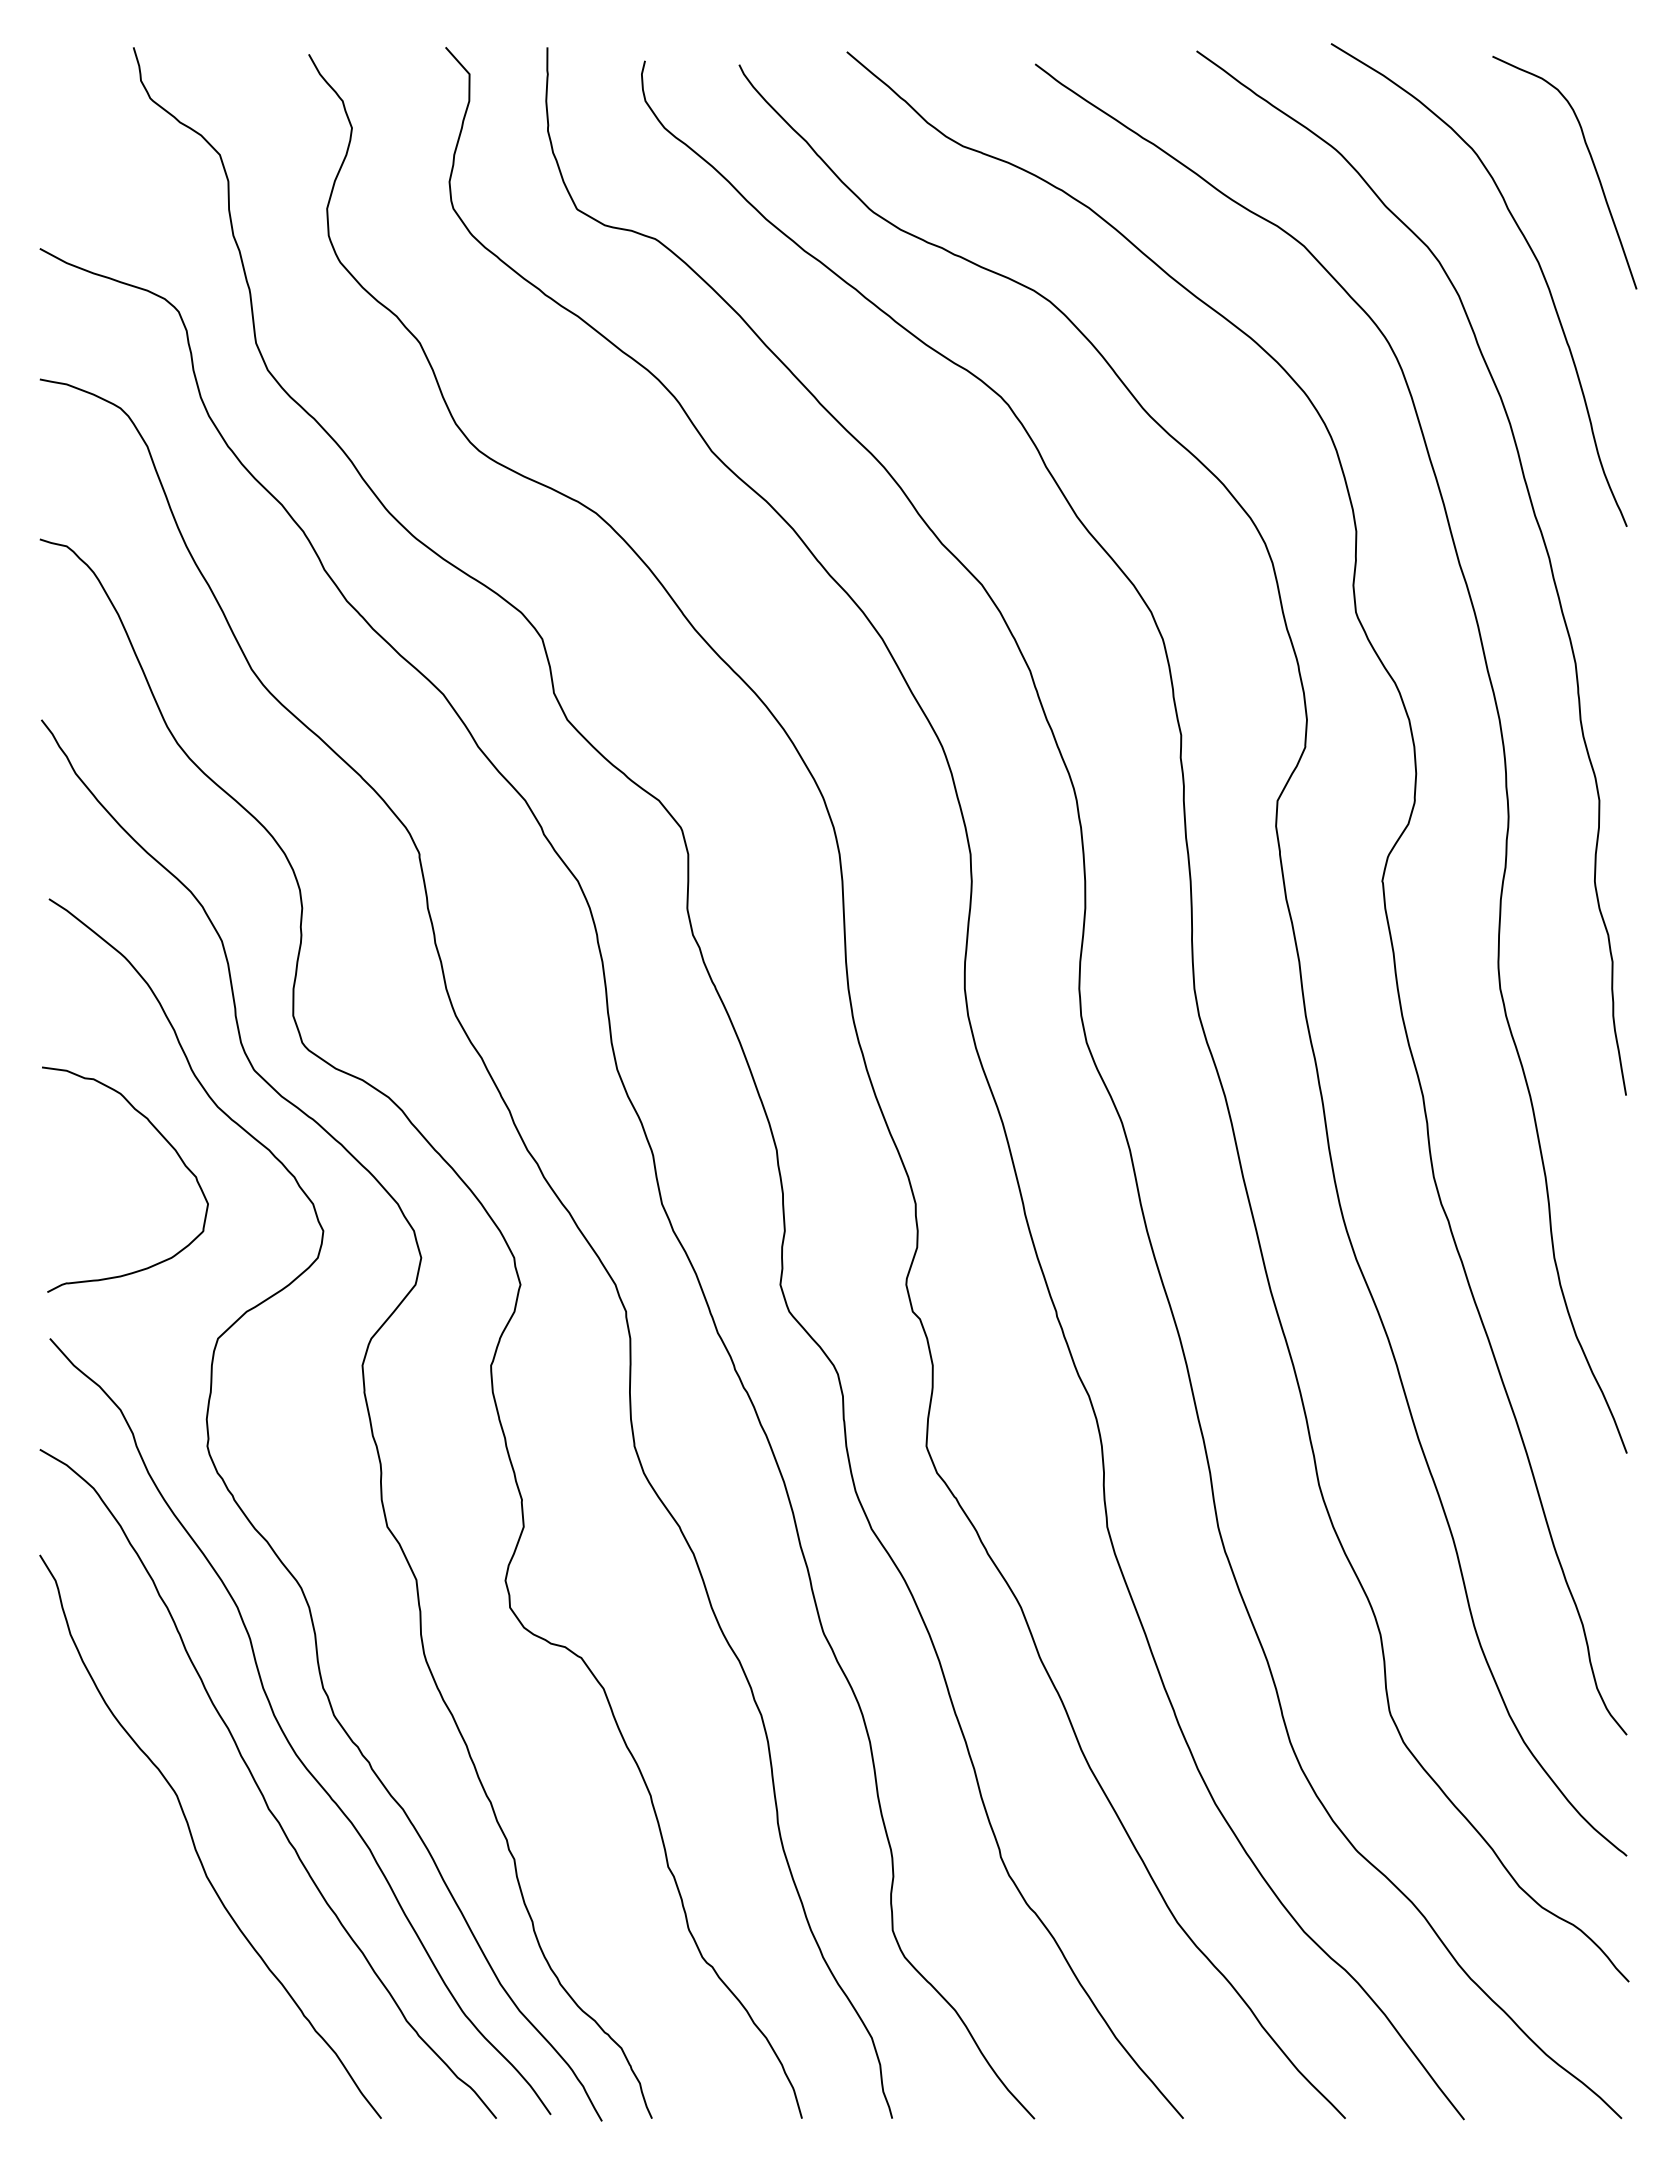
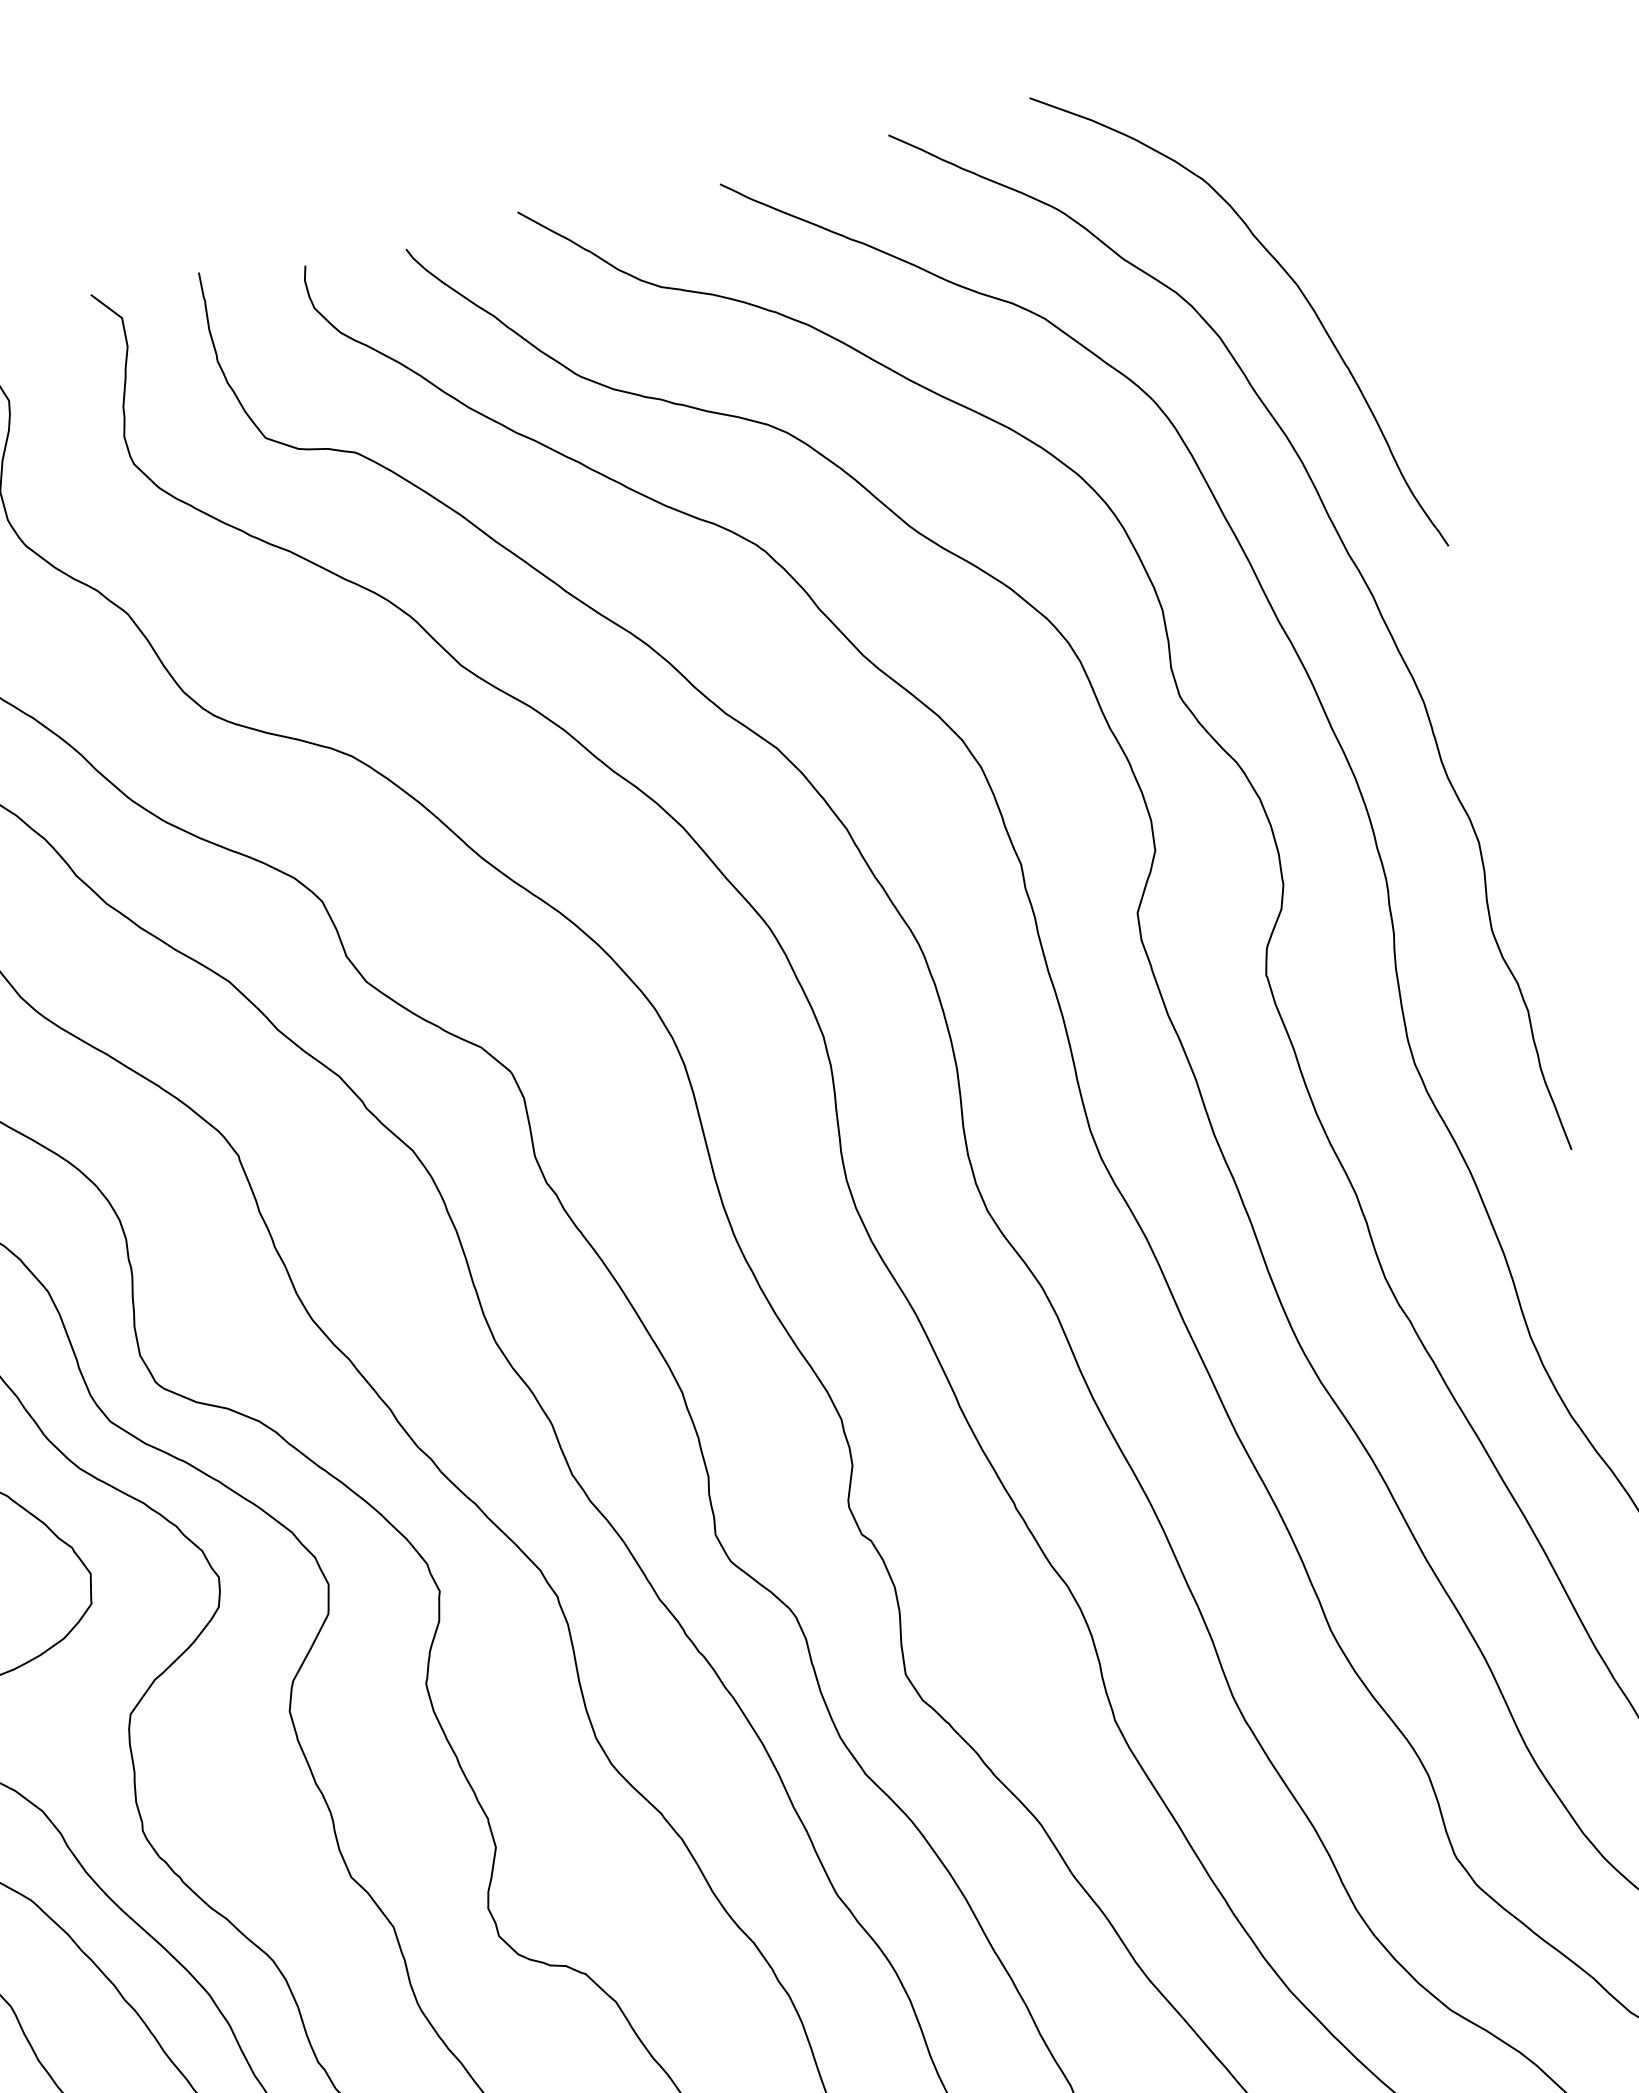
curve: (1591, 161) -> (1331, 166), removed

